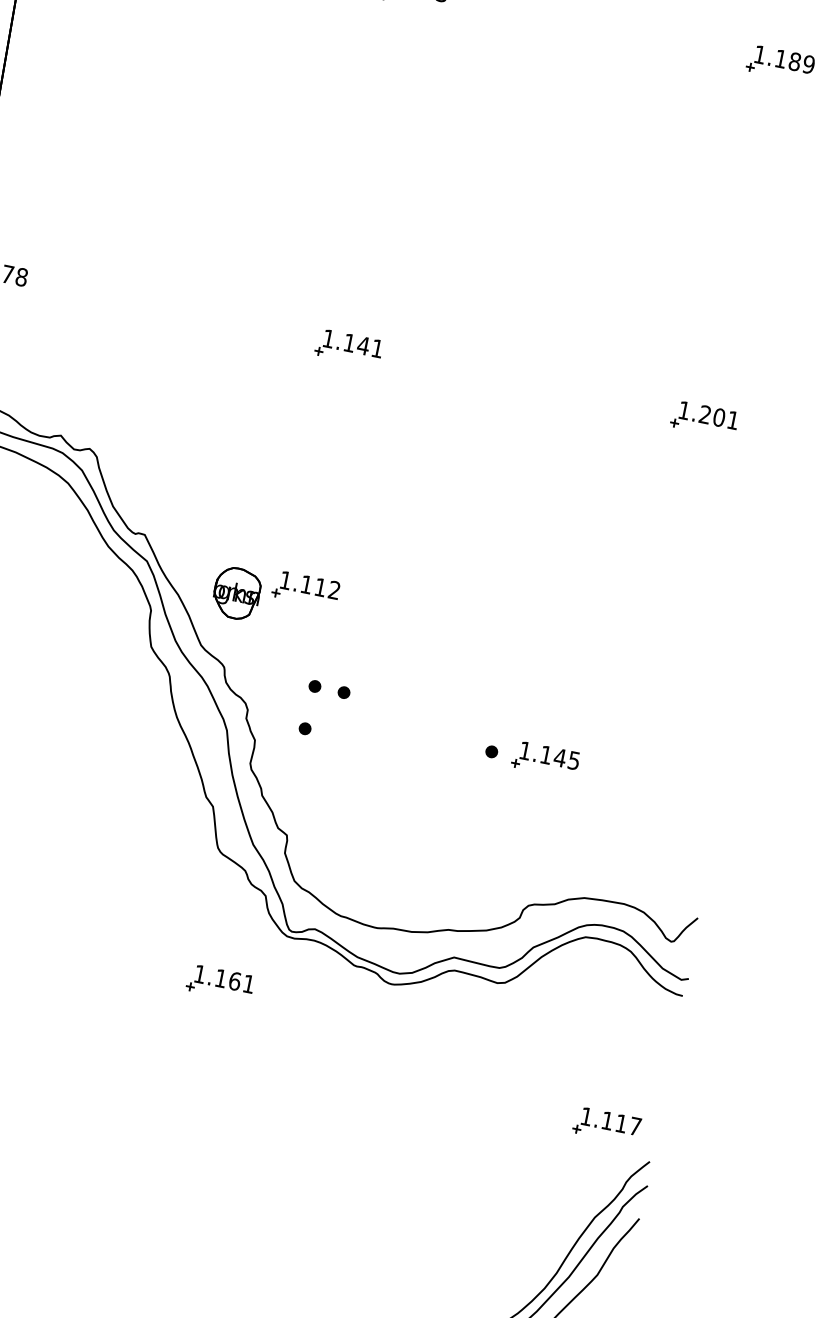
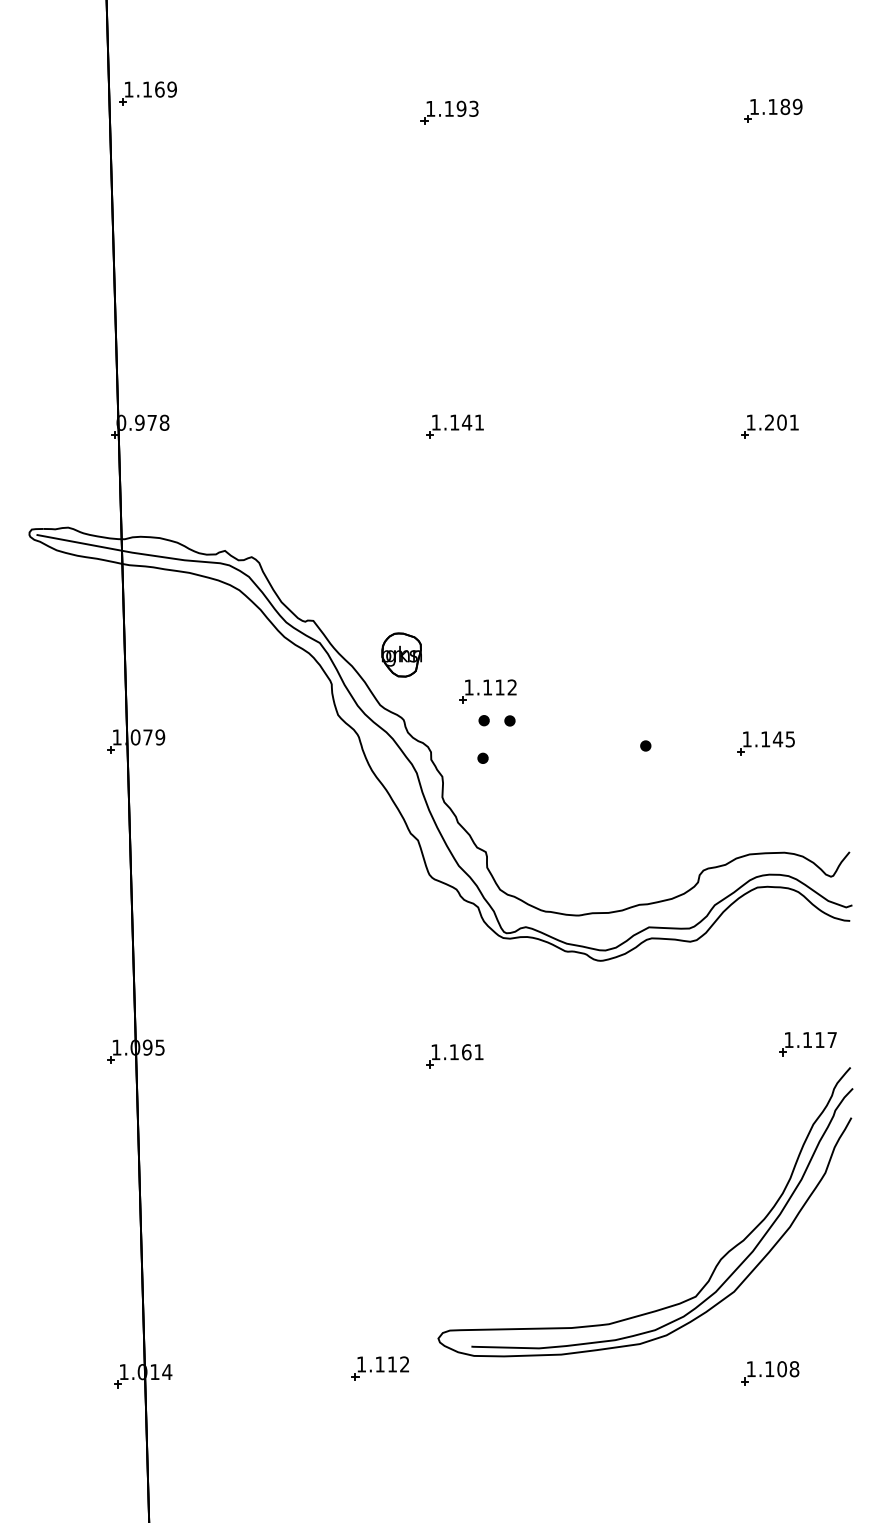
part: (305, 589) -> (487, 691), moved
part: (545, 759) -> (765, 743), moved
part: (220, 983) -> (454, 1056), moved

